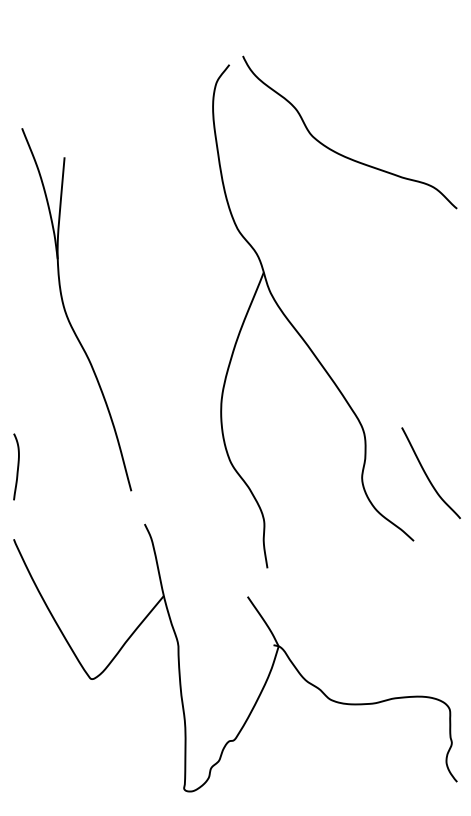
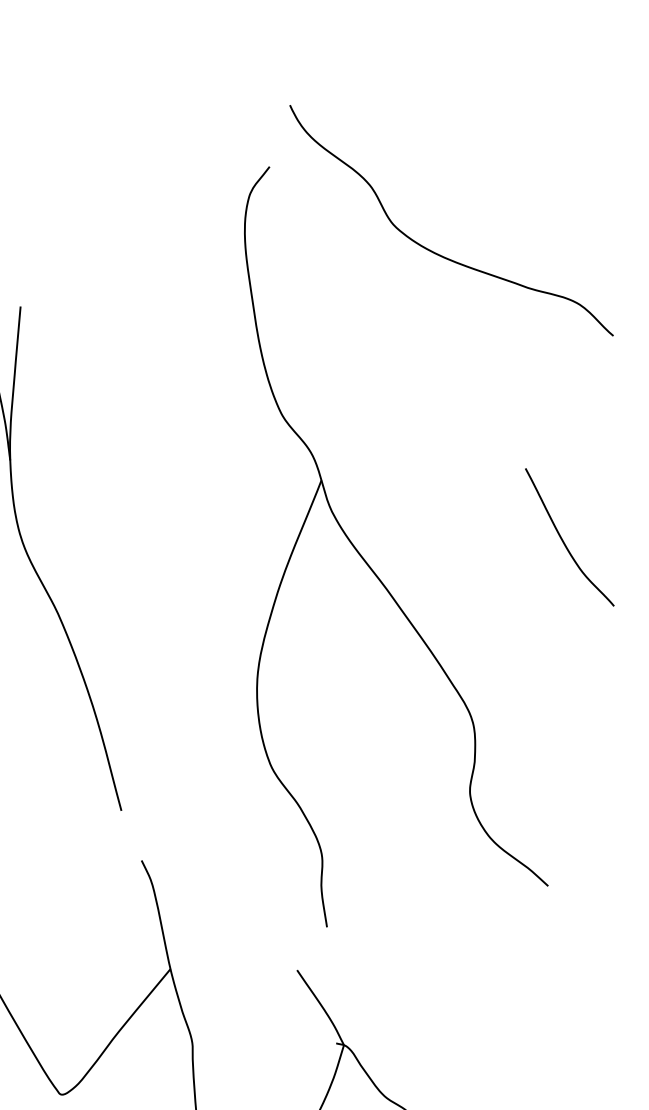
curve: (338, 152) -> (434, 250), moved
curve: (427, 475) -> (564, 540), moved

